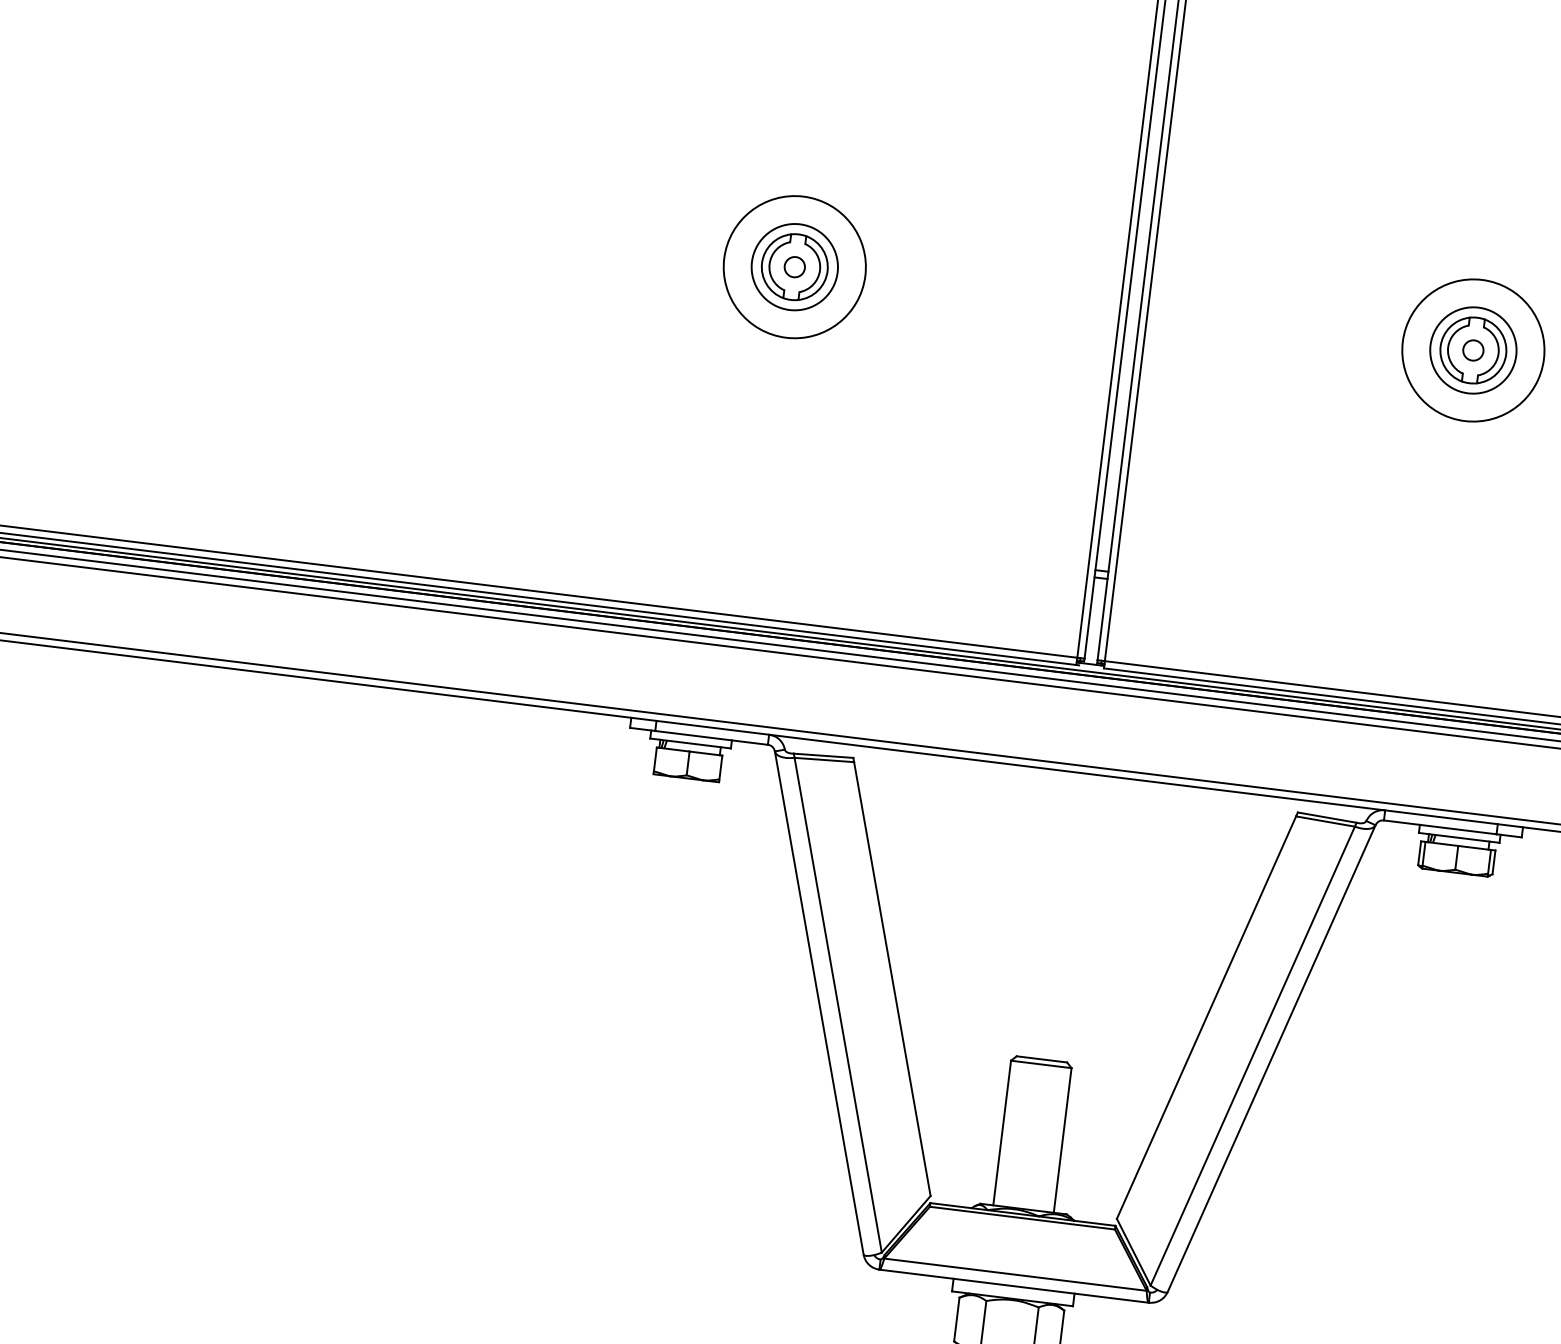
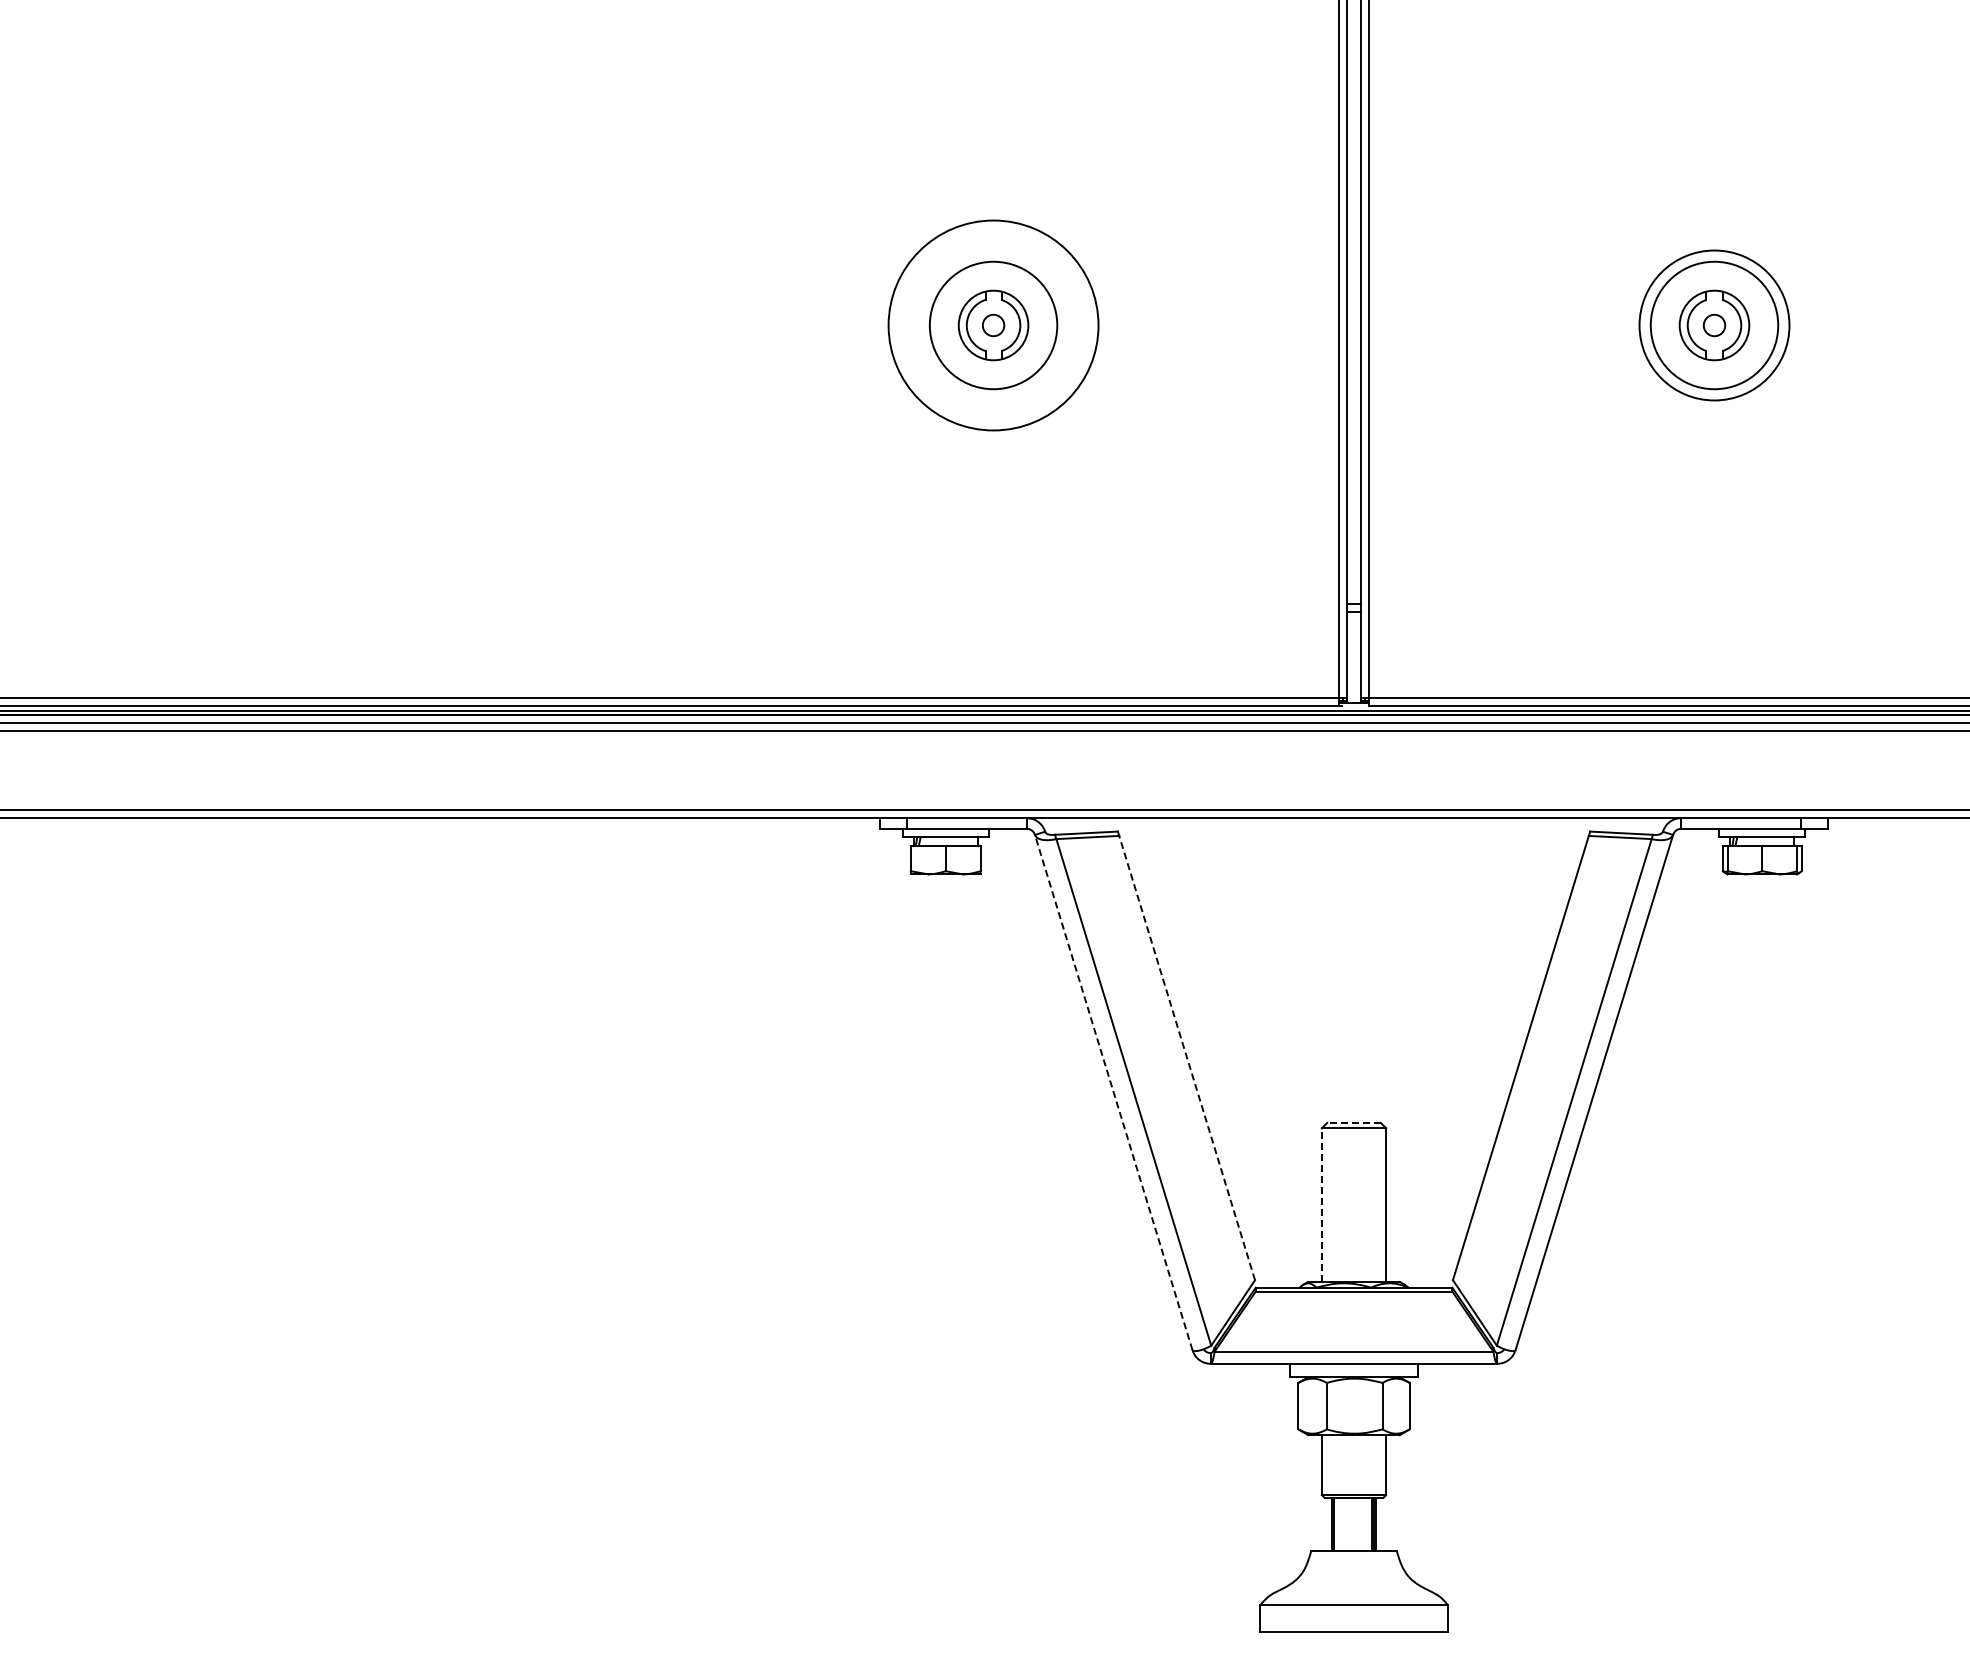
circle: (794, 267) -> (993, 325), size x1.4
circle: (794, 267) -> (993, 325), size x1.4
circle: (1473, 350) -> (1714, 325), size x1.4
line: (892, 978) -> (1187, 1057), solid -> dashed
line: (819, 1002) -> (1113, 1092), solid -> dashed
line: (1042, 1059) -> (1354, 1122), solid -> dashed
line: (1001, 1133) -> (1321, 1205), solid -> dashed

